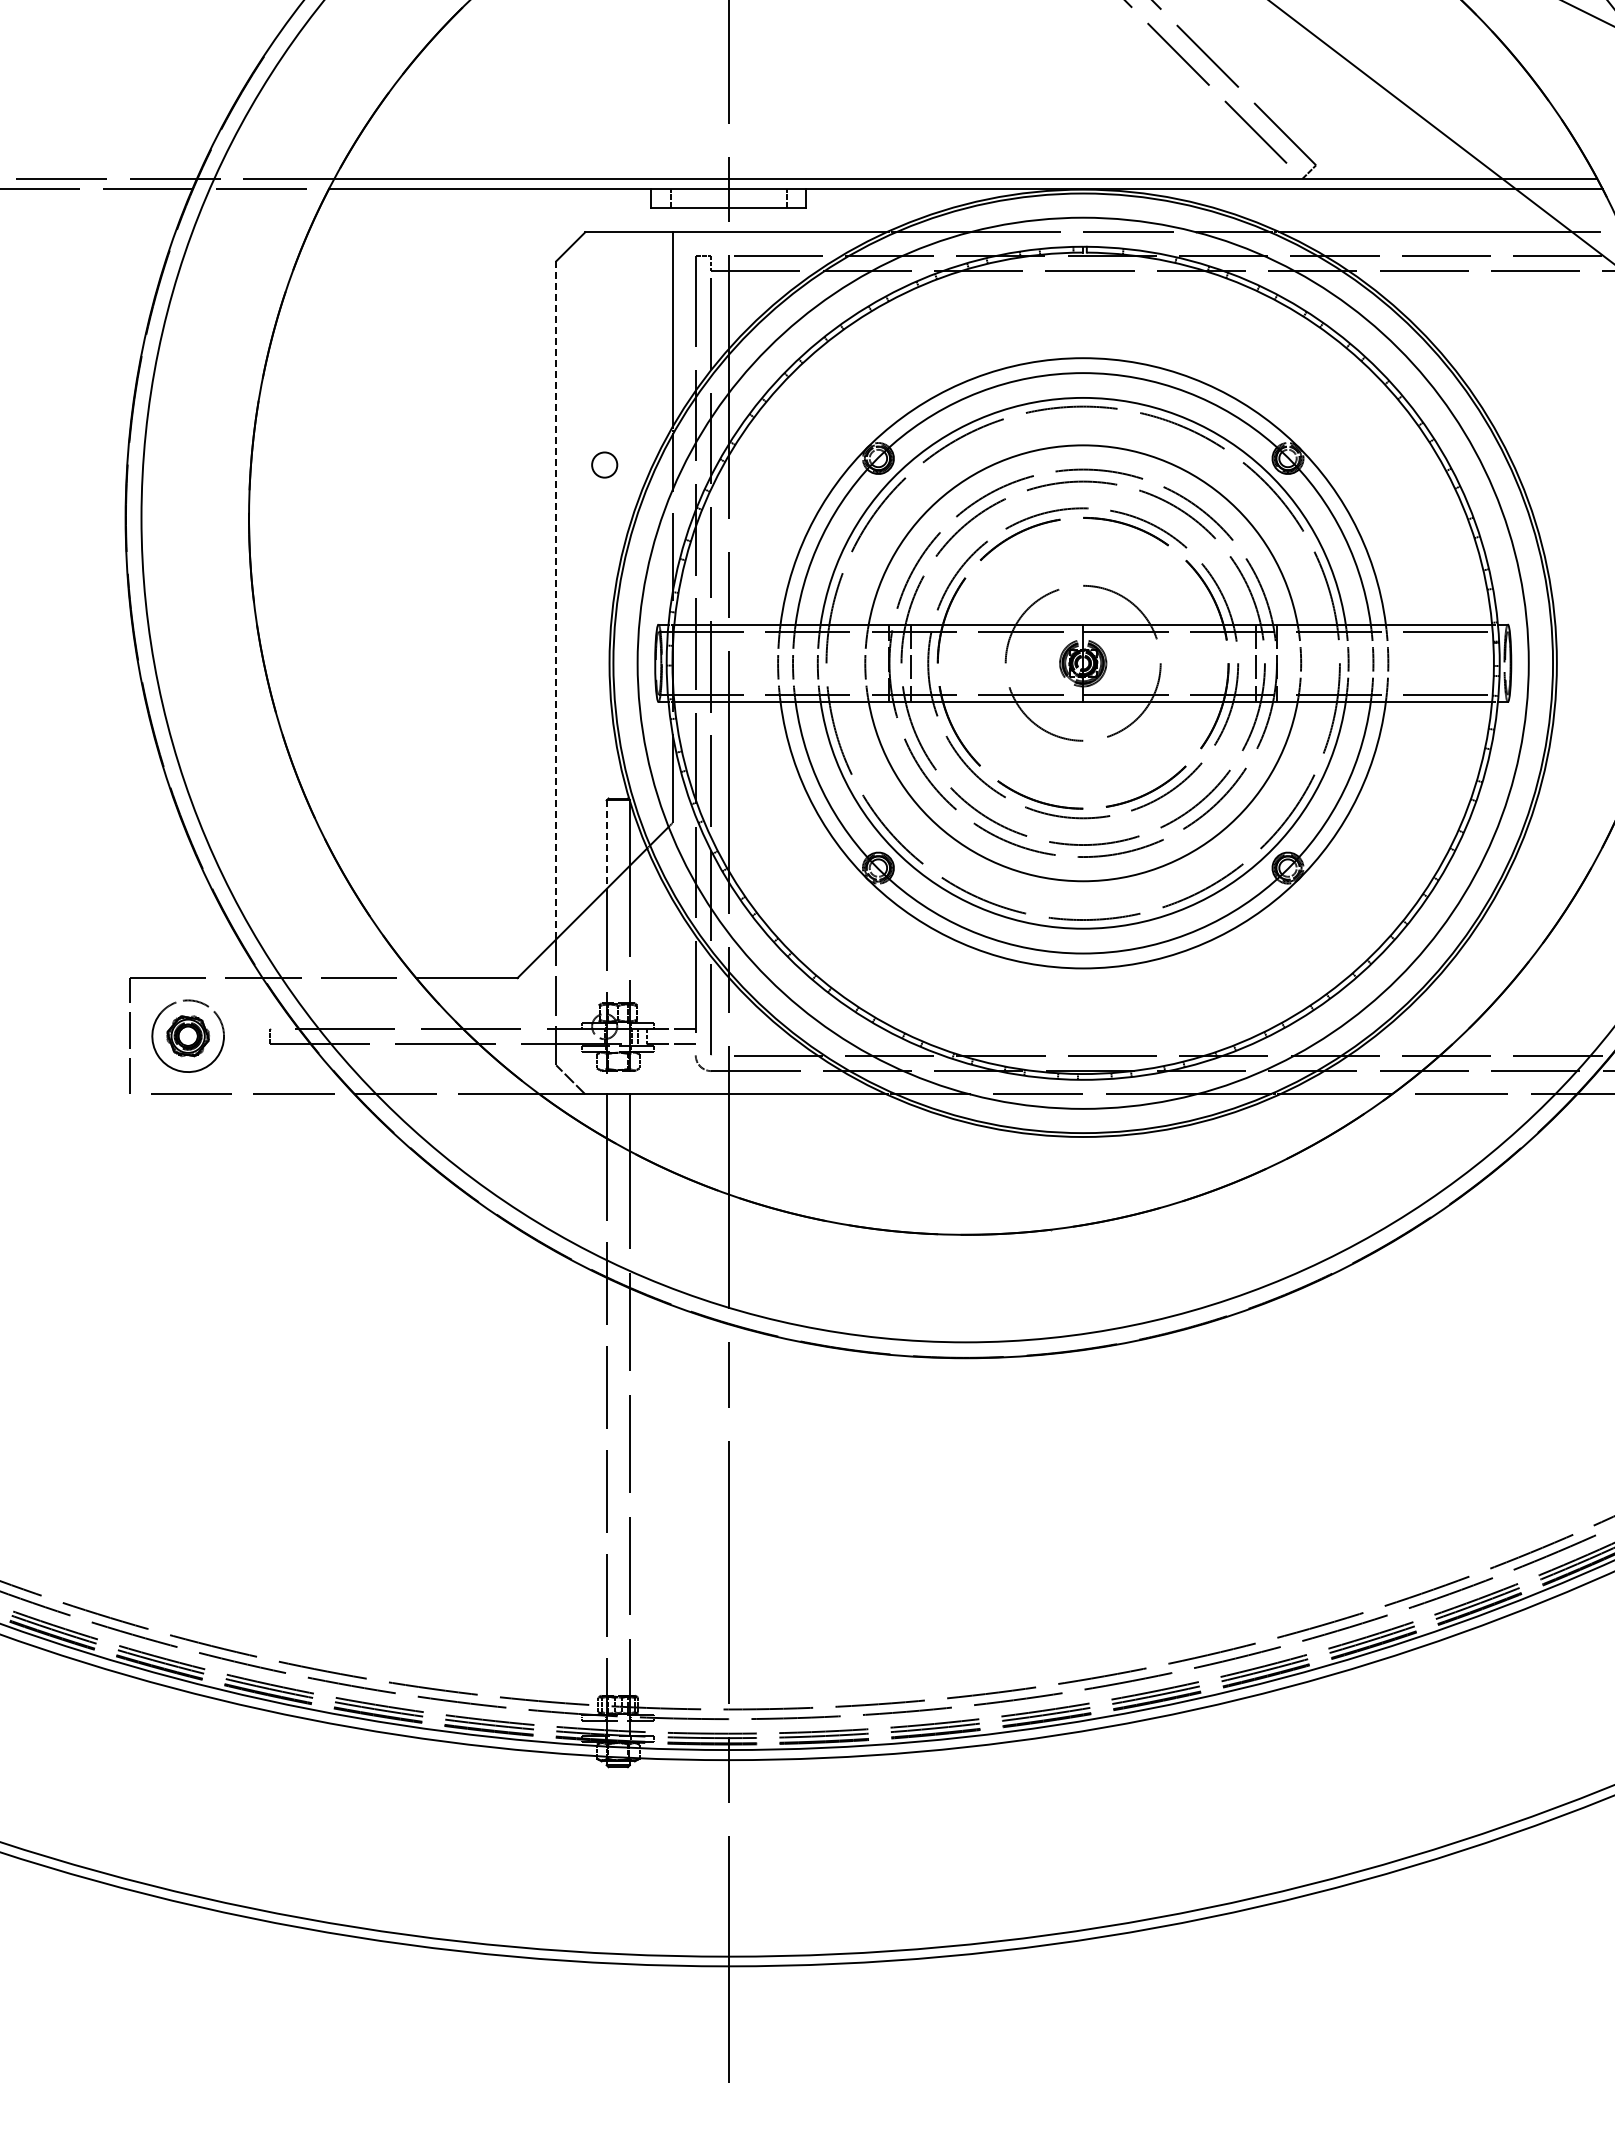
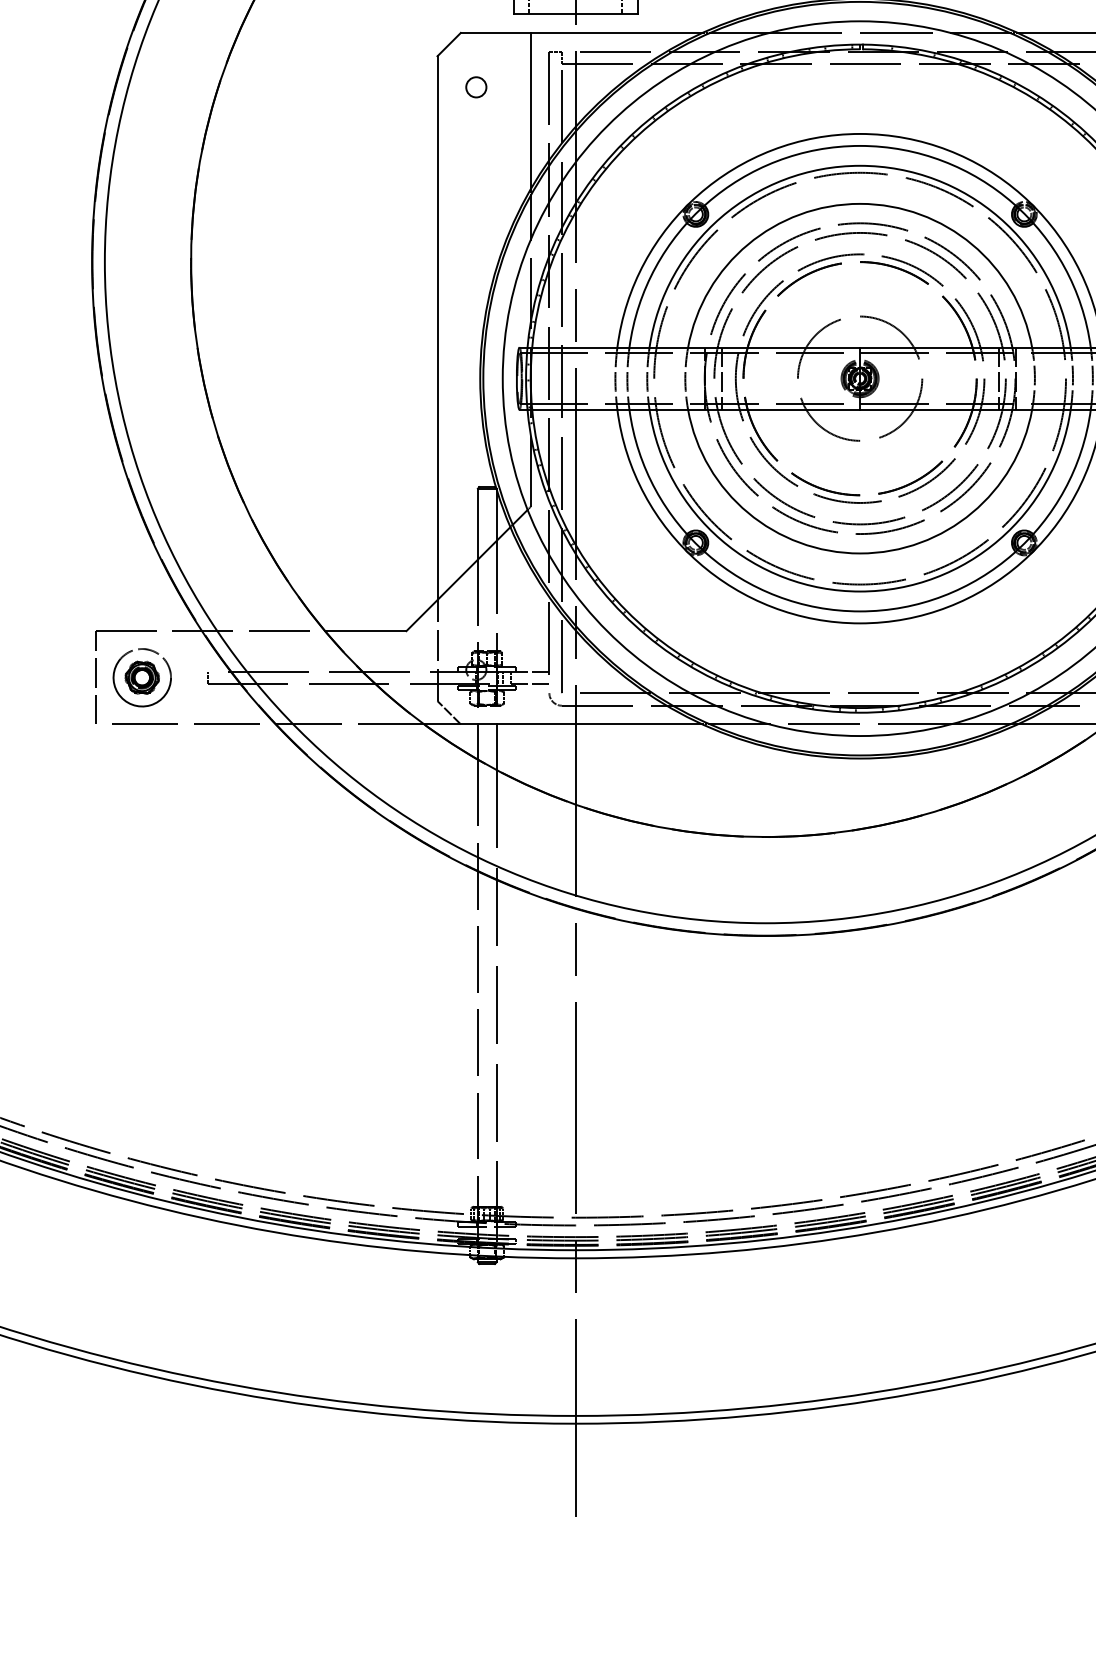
circle: (604, 464) -> (476, 86), moved
line: (556, 599) -> (437, 327), dashed -> solid
line: (606, 845) -> (477, 524), dashed -> solid

